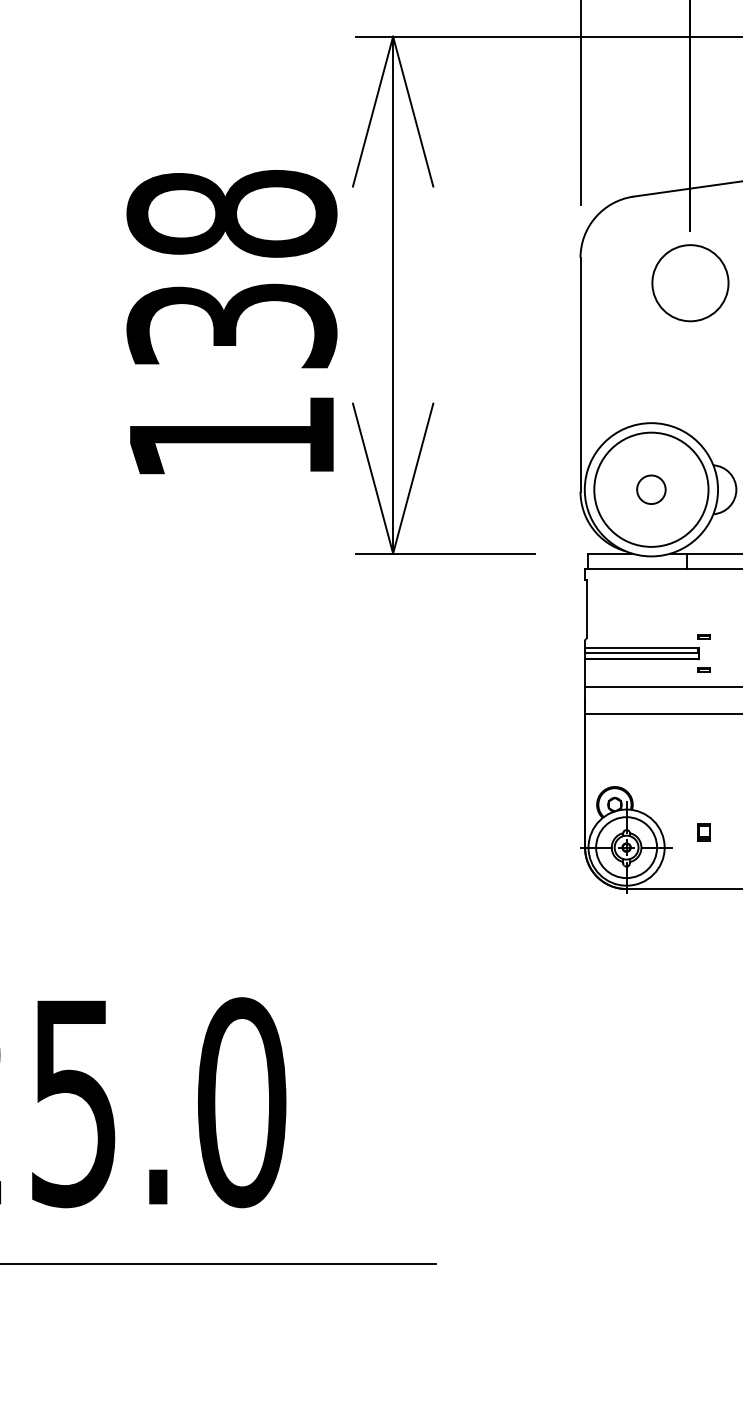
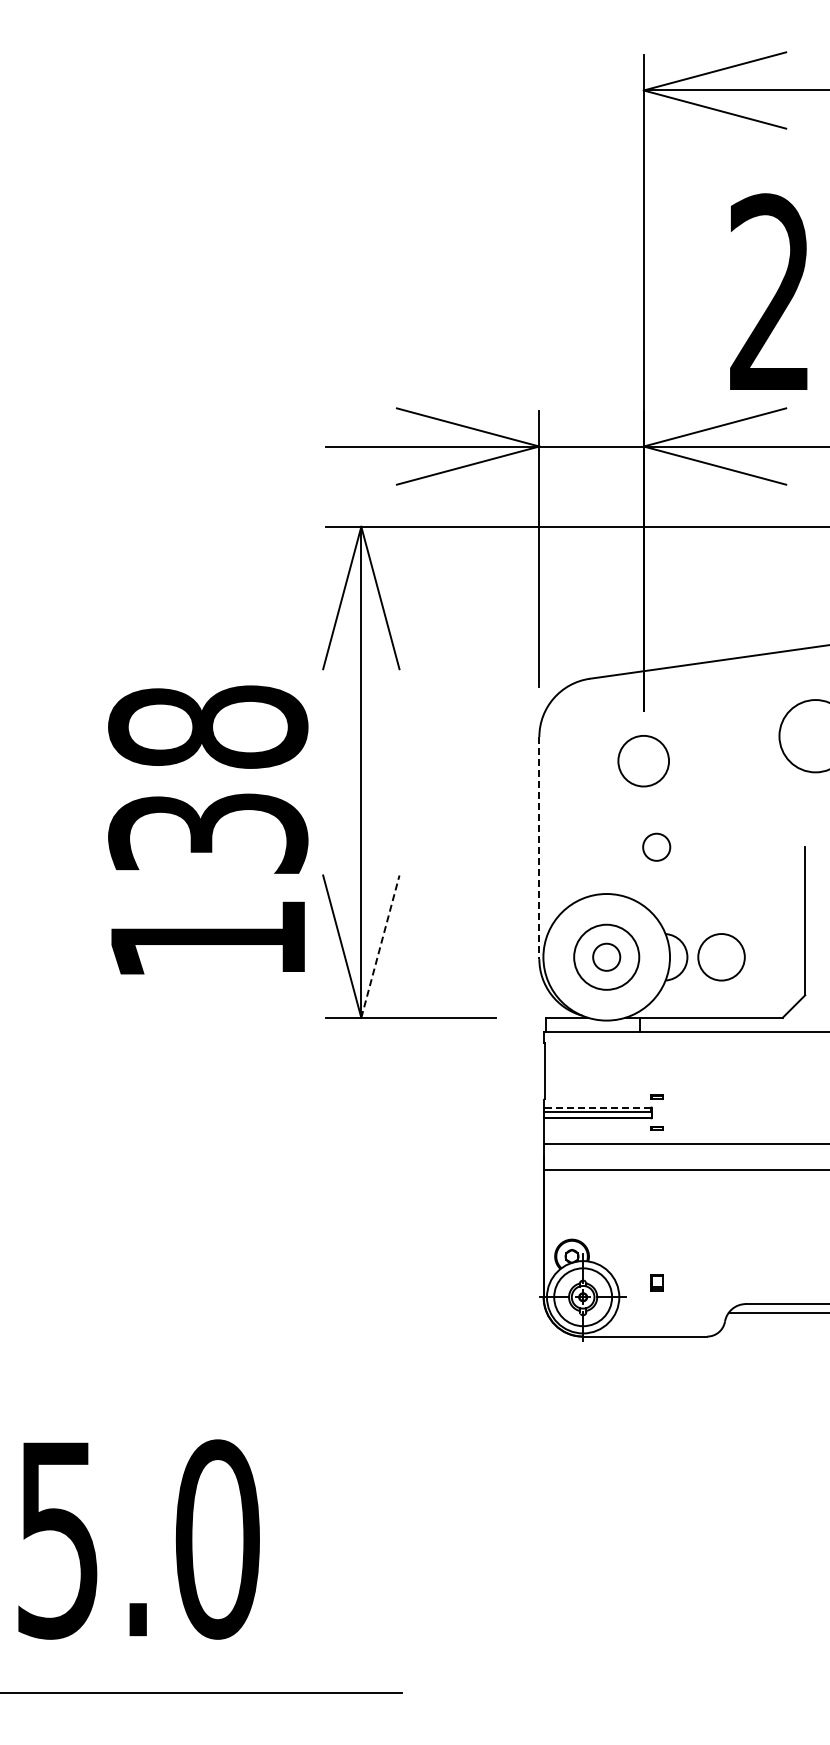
circle: (690, 283) -> (643, 761), size x0.7
text: (232, 321) -> (208, 829), moved
circle: (703, 373) -> (656, 846), added
line: (580, 375) -> (539, 848), solid -> dashed
line: (413, 478) -> (380, 946), solid -> dashed
circle: (651, 490) -> (606, 957), size x0.6
line: (640, 647) -> (596, 1107), solid -> dashed

